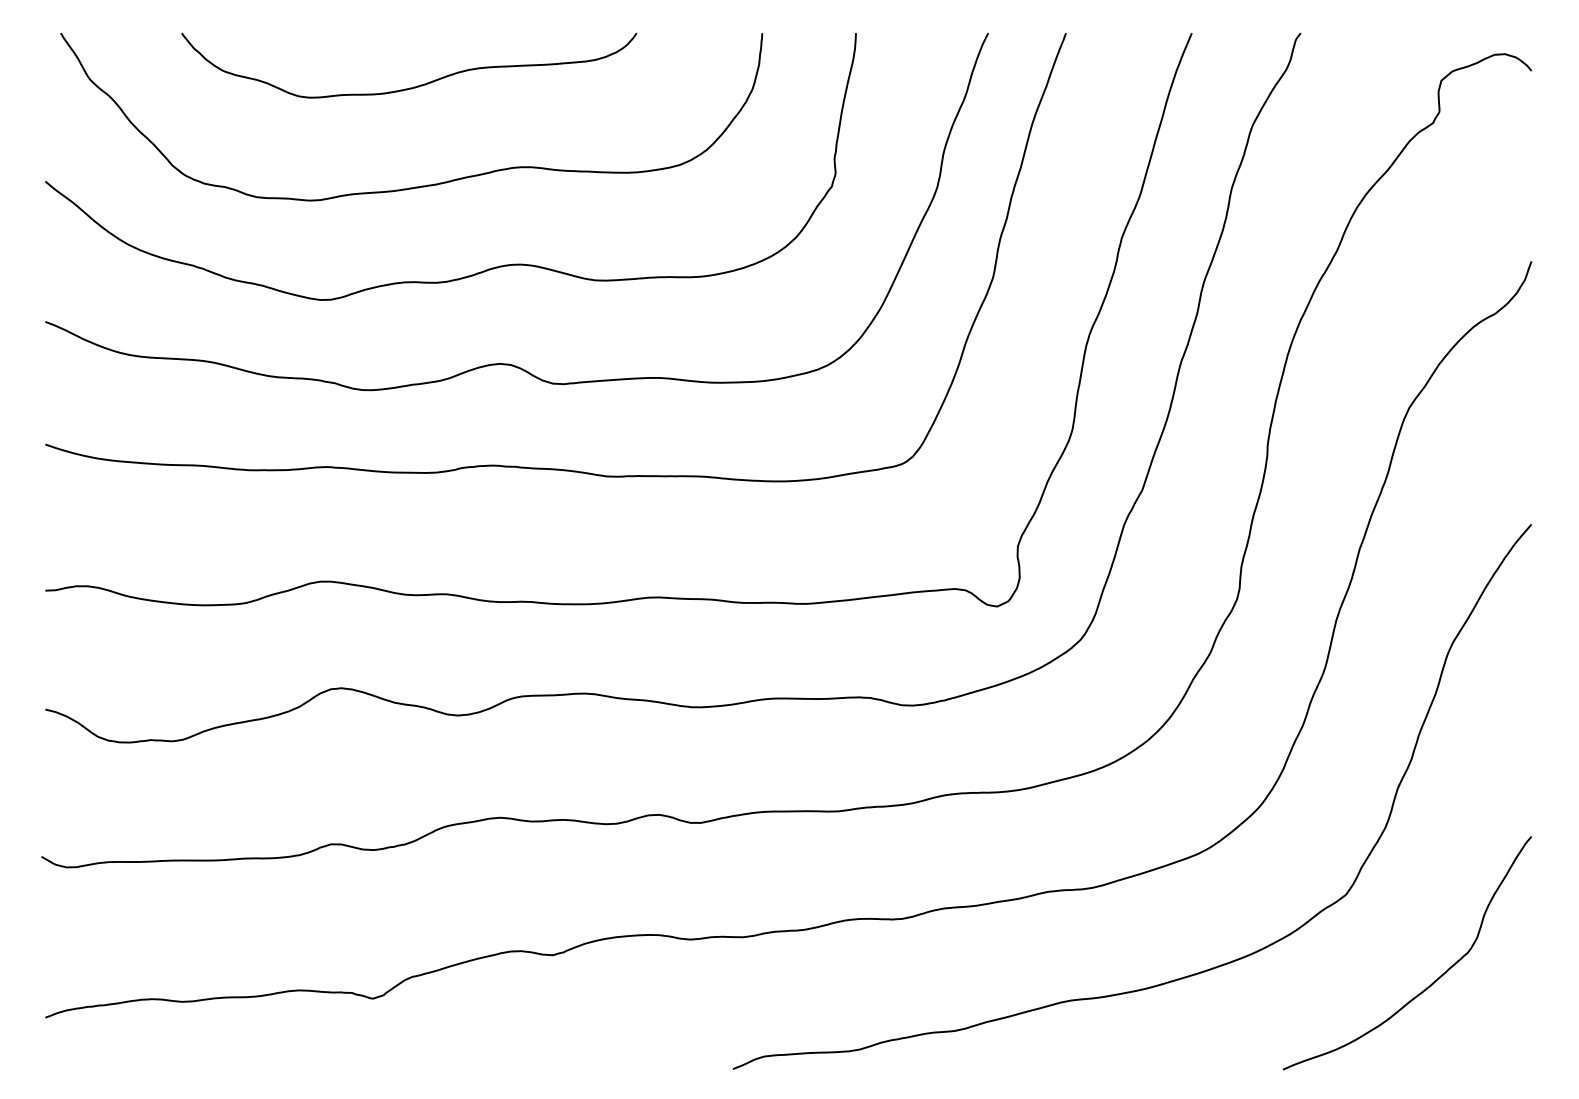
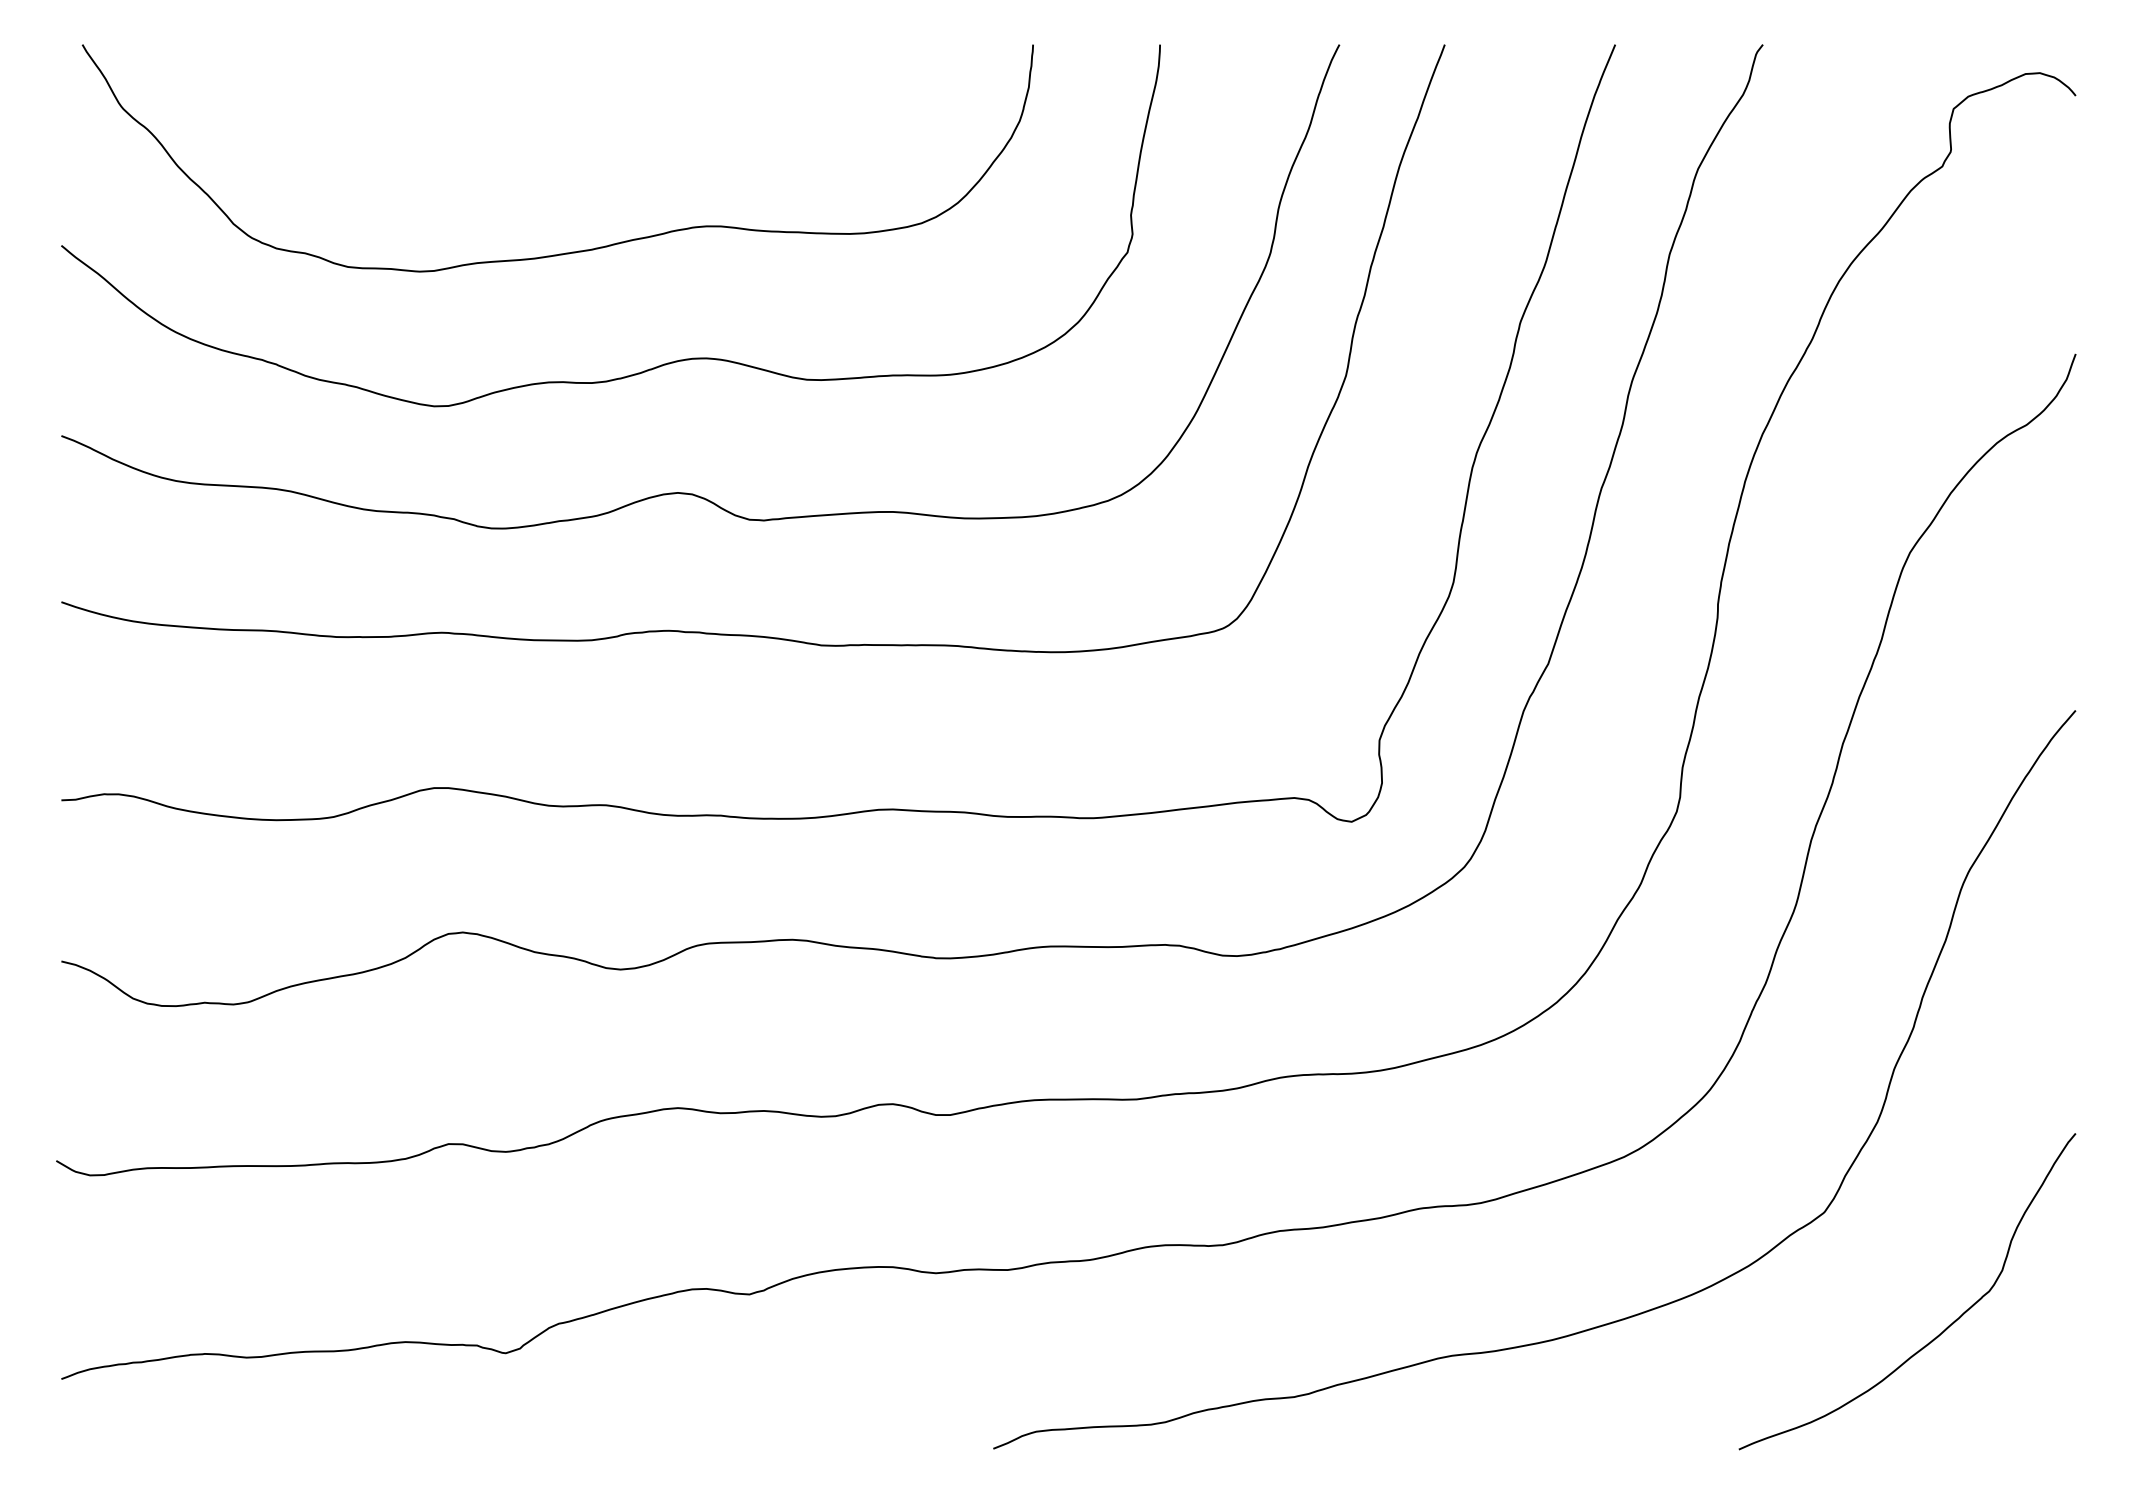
curve: (413, 86) -> (560, 117), removed

